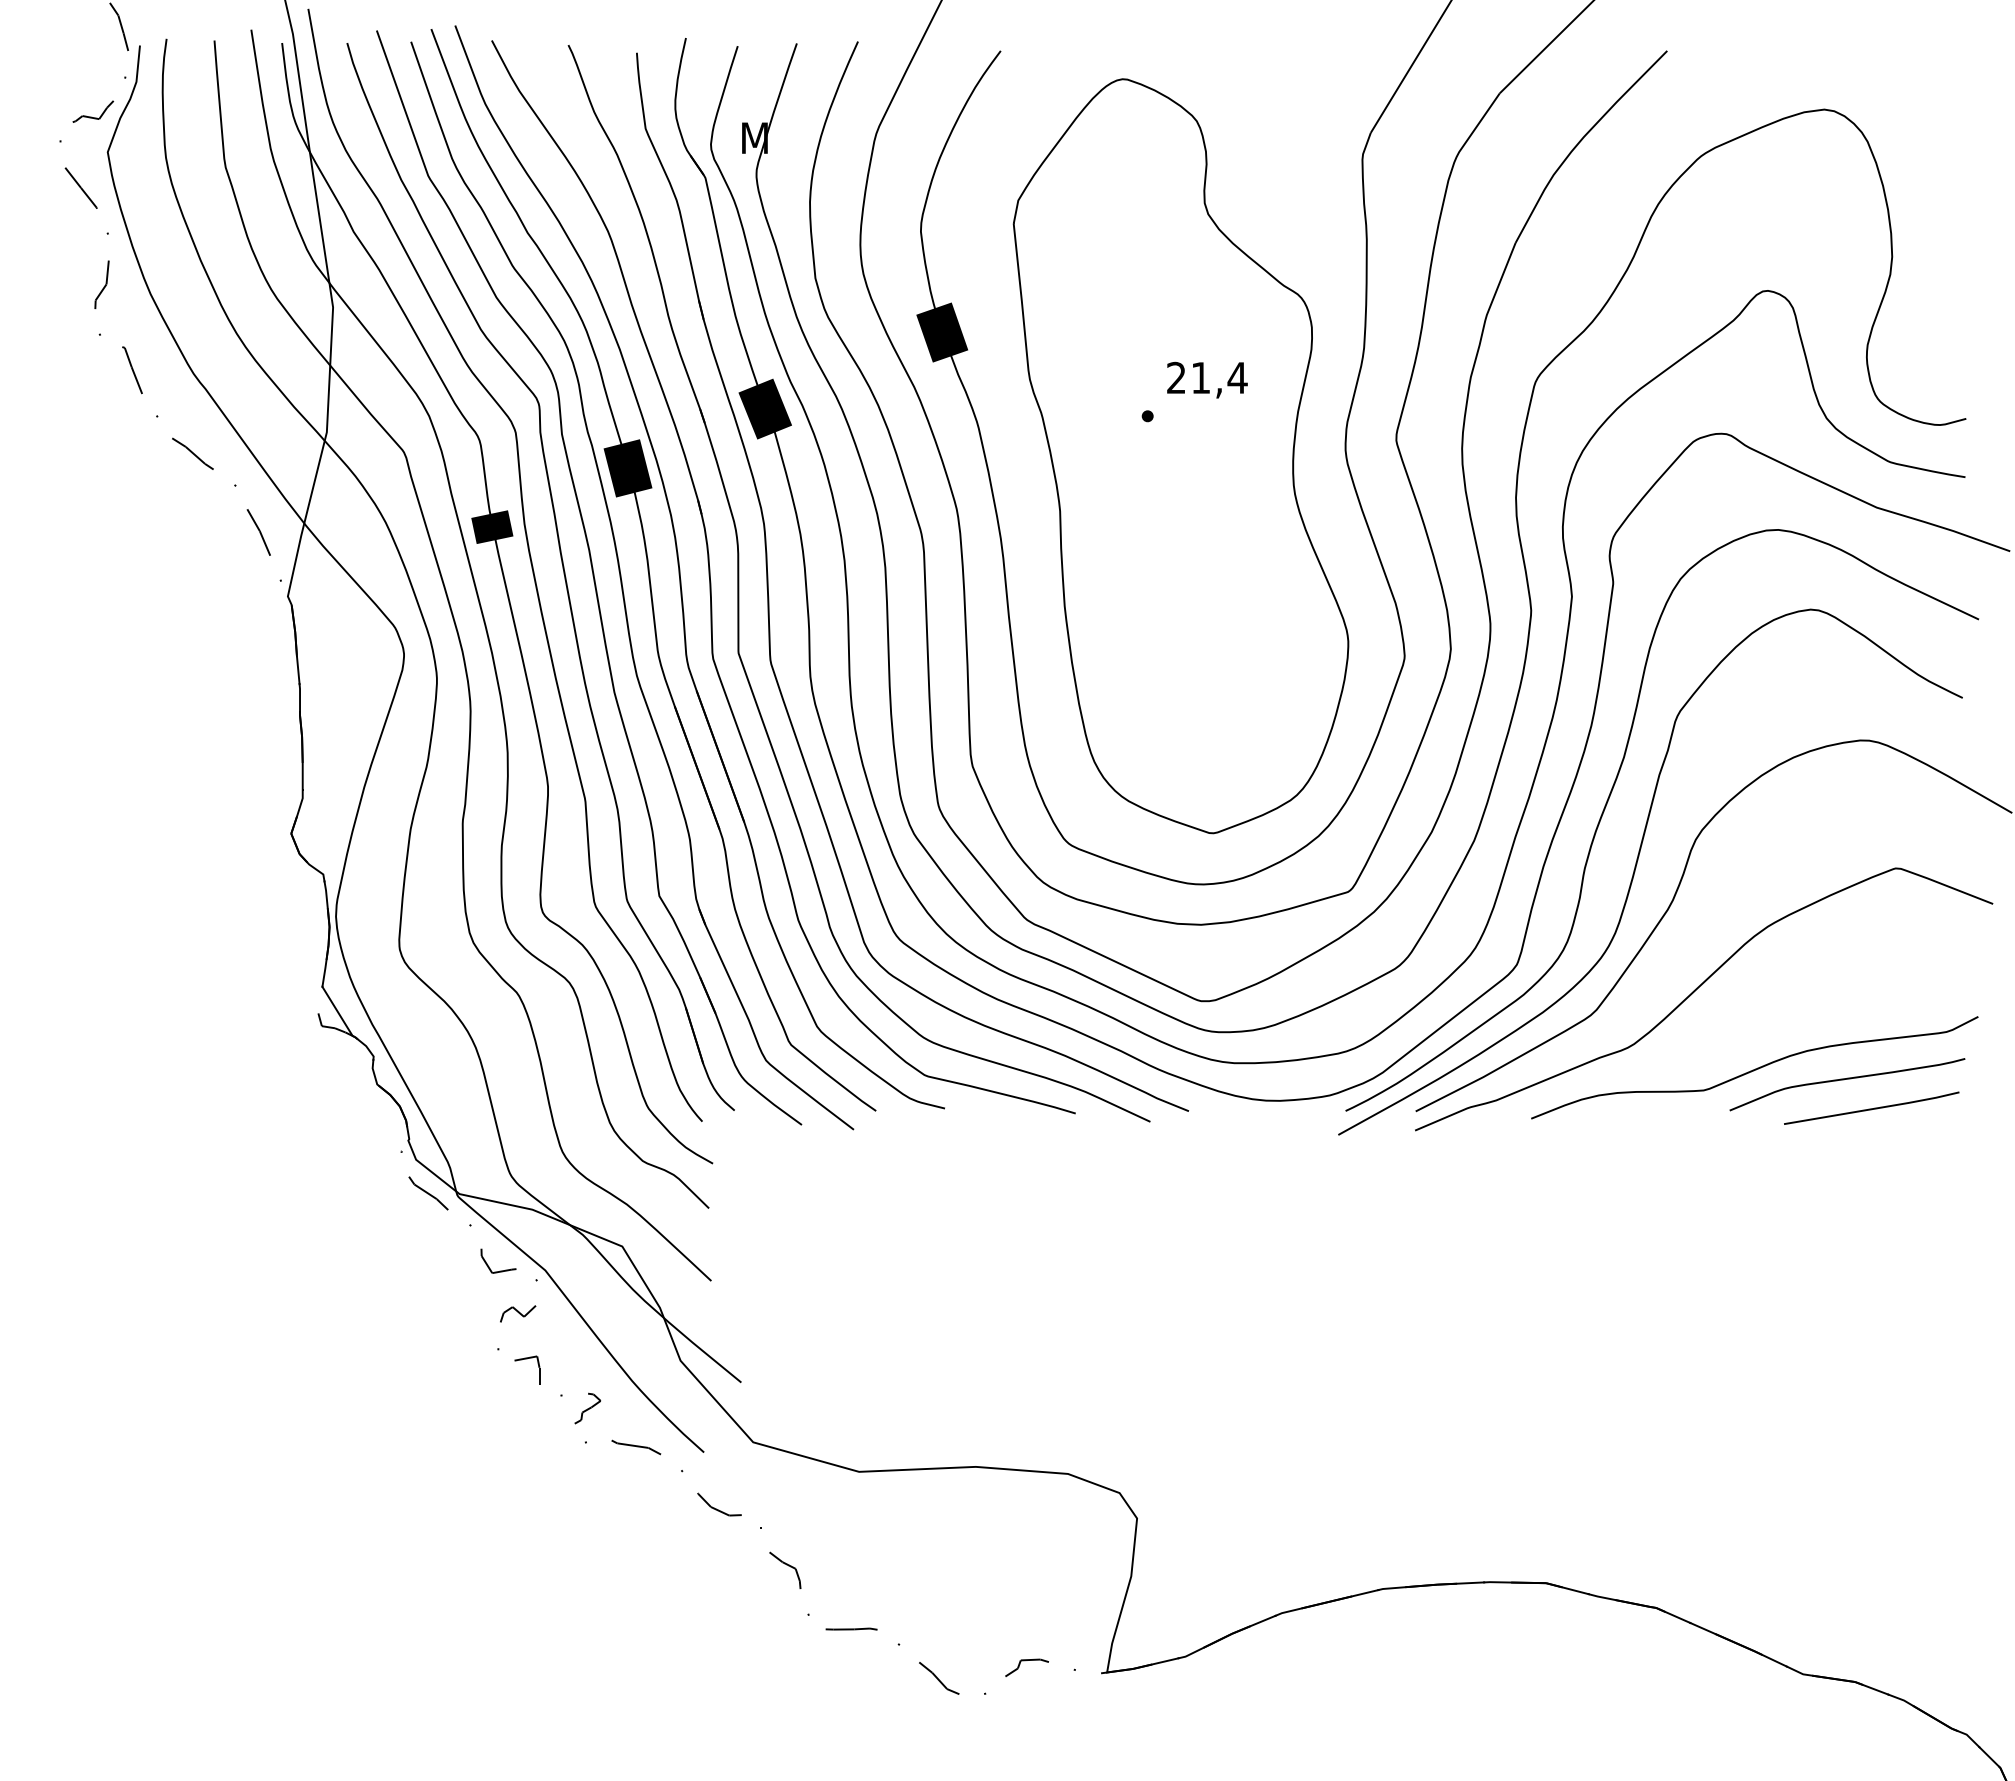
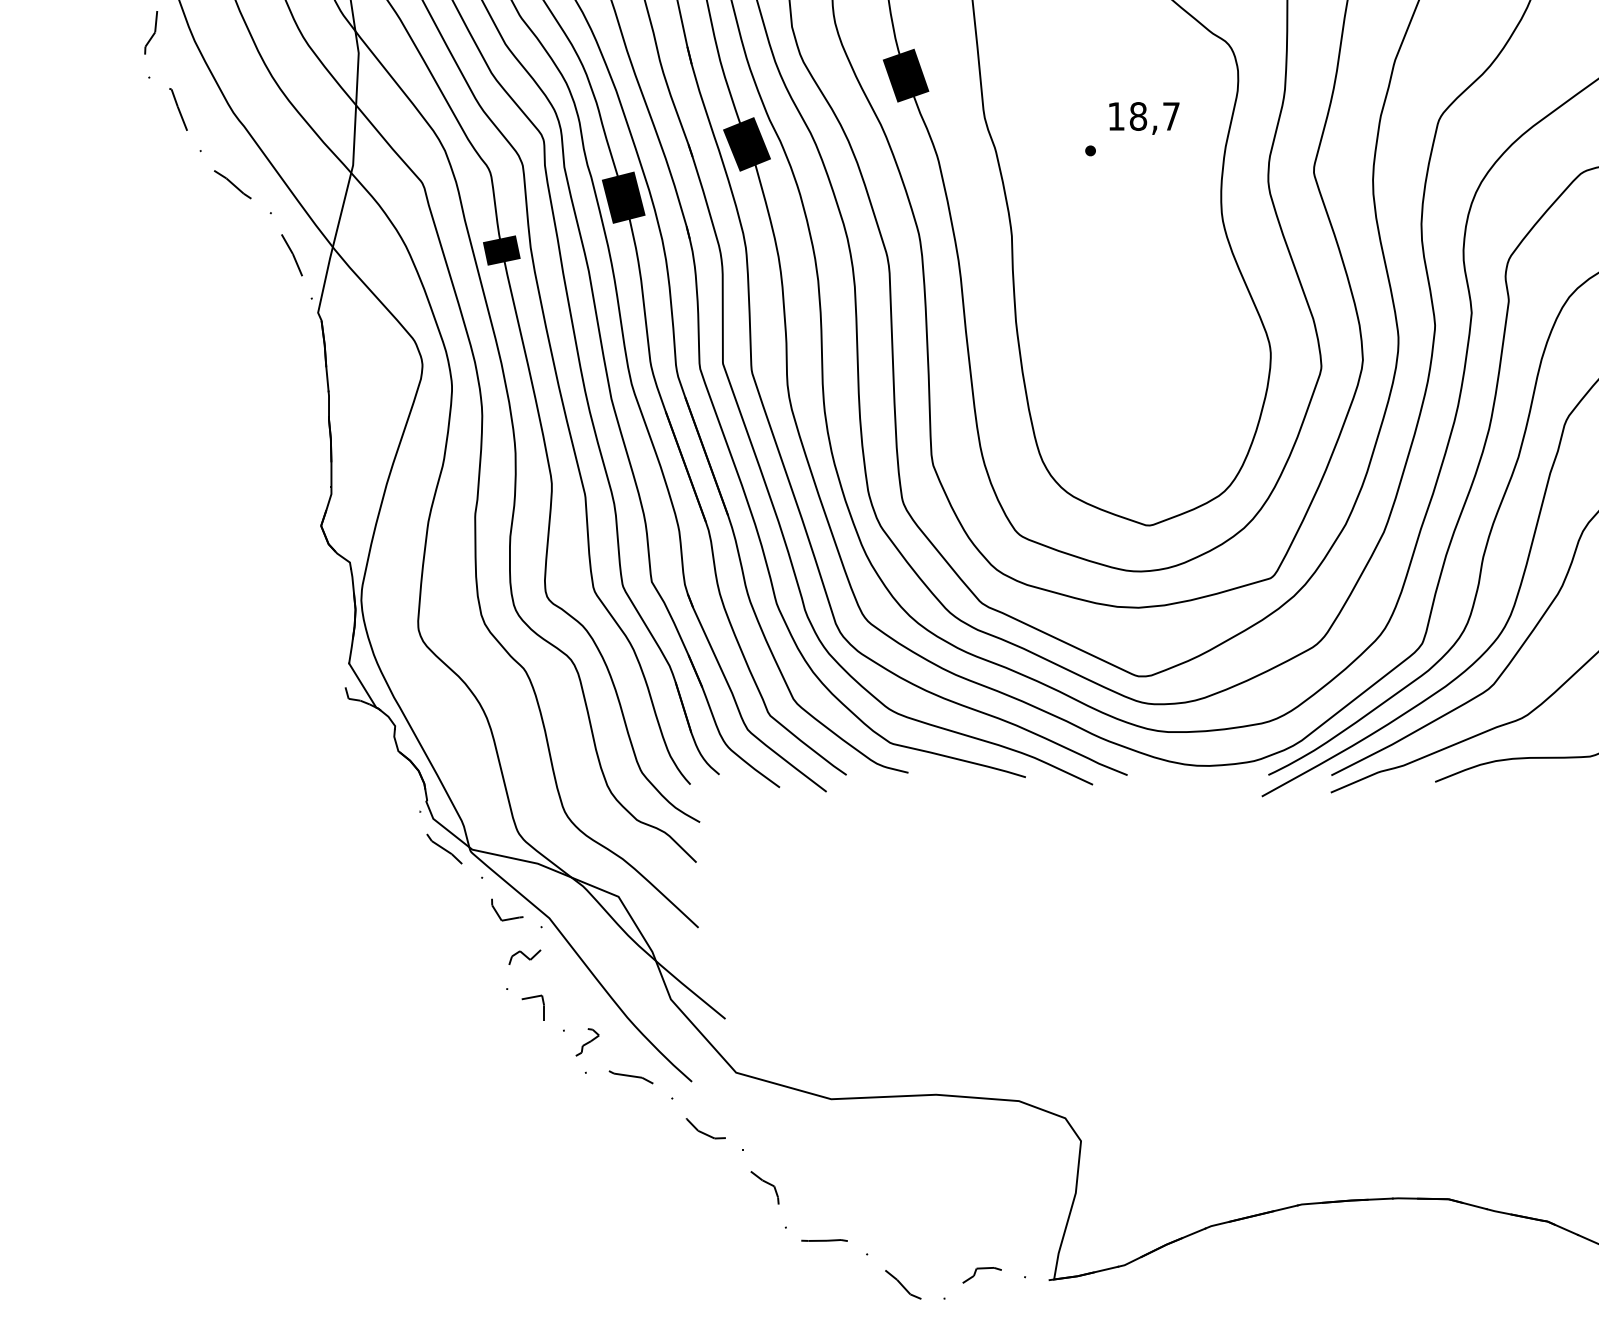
text: (1207, 377) -> (1144, 116), 21,4 -> 18,7

